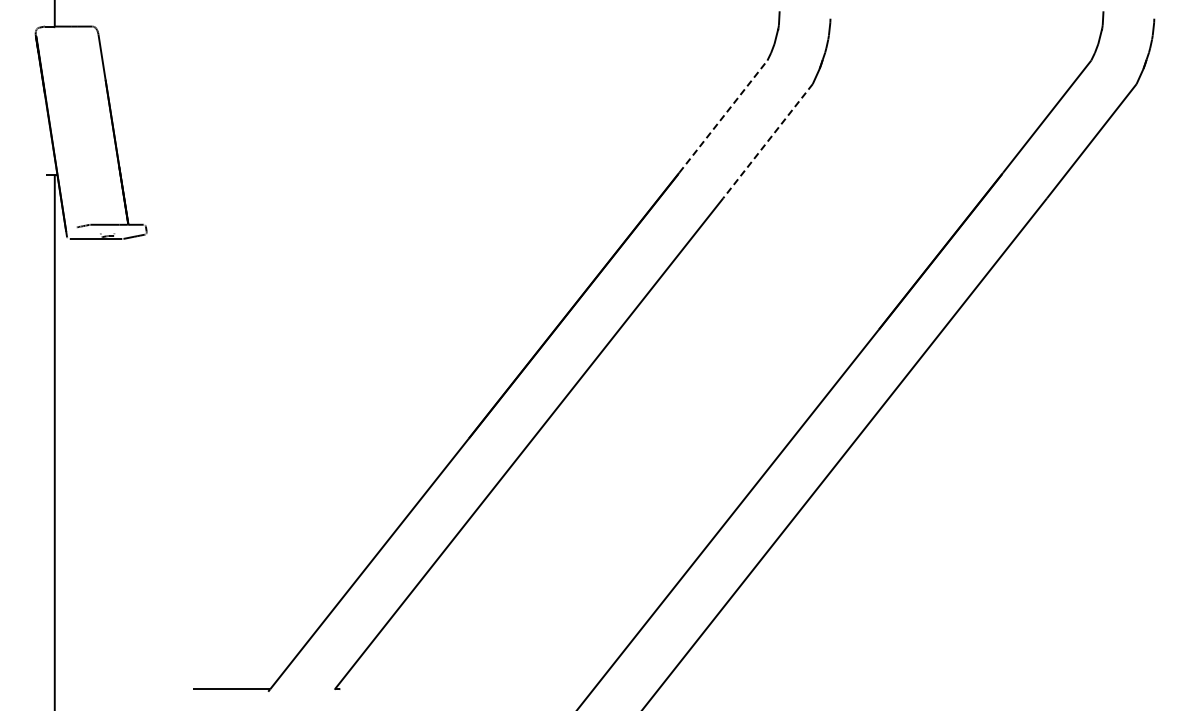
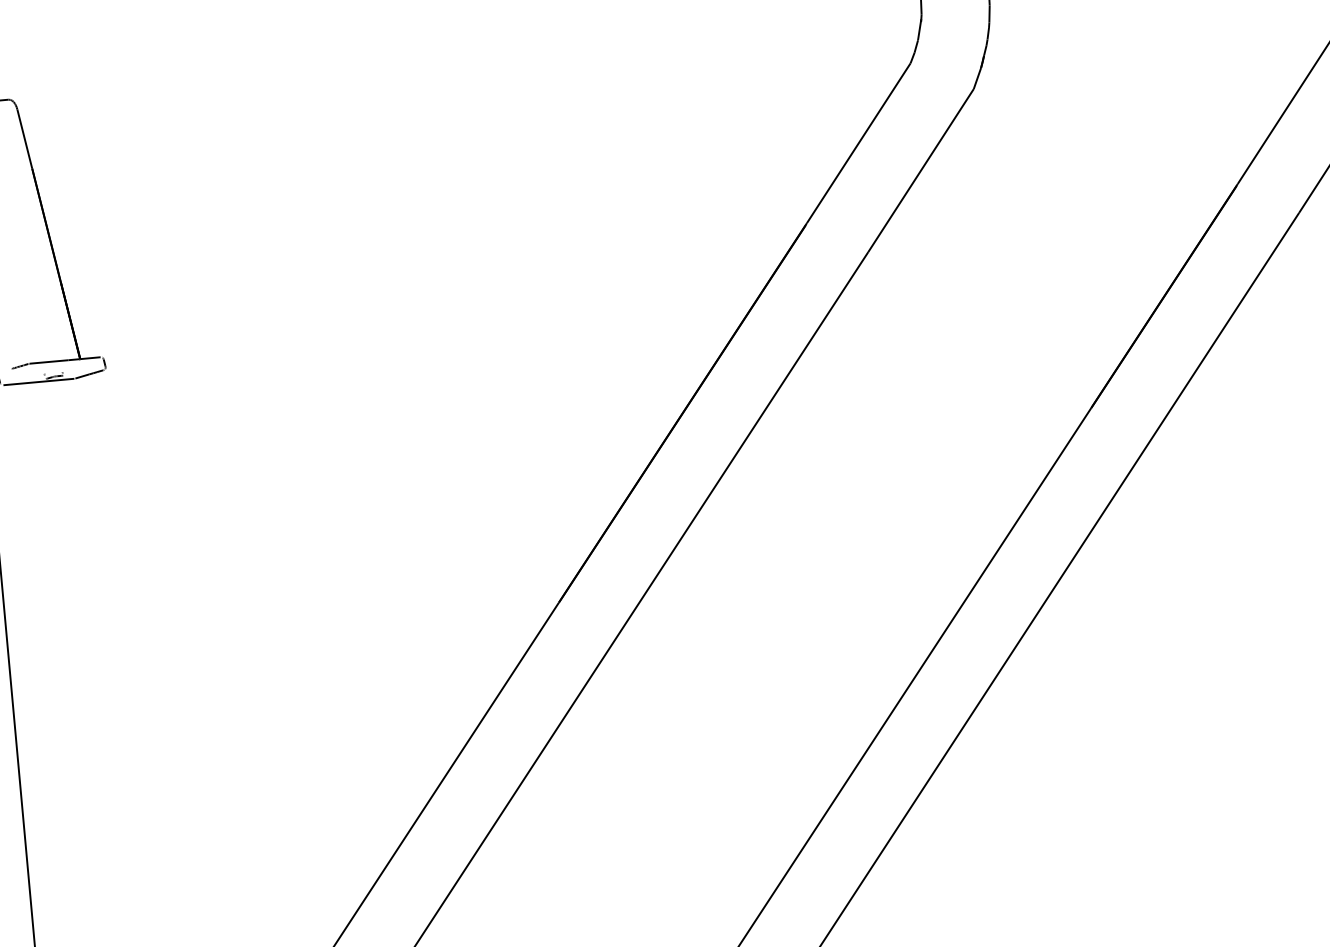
line: (723, 116) -> (858, 142), dashed -> solid
line: (767, 141) -> (920, 170), dashed -> solid

